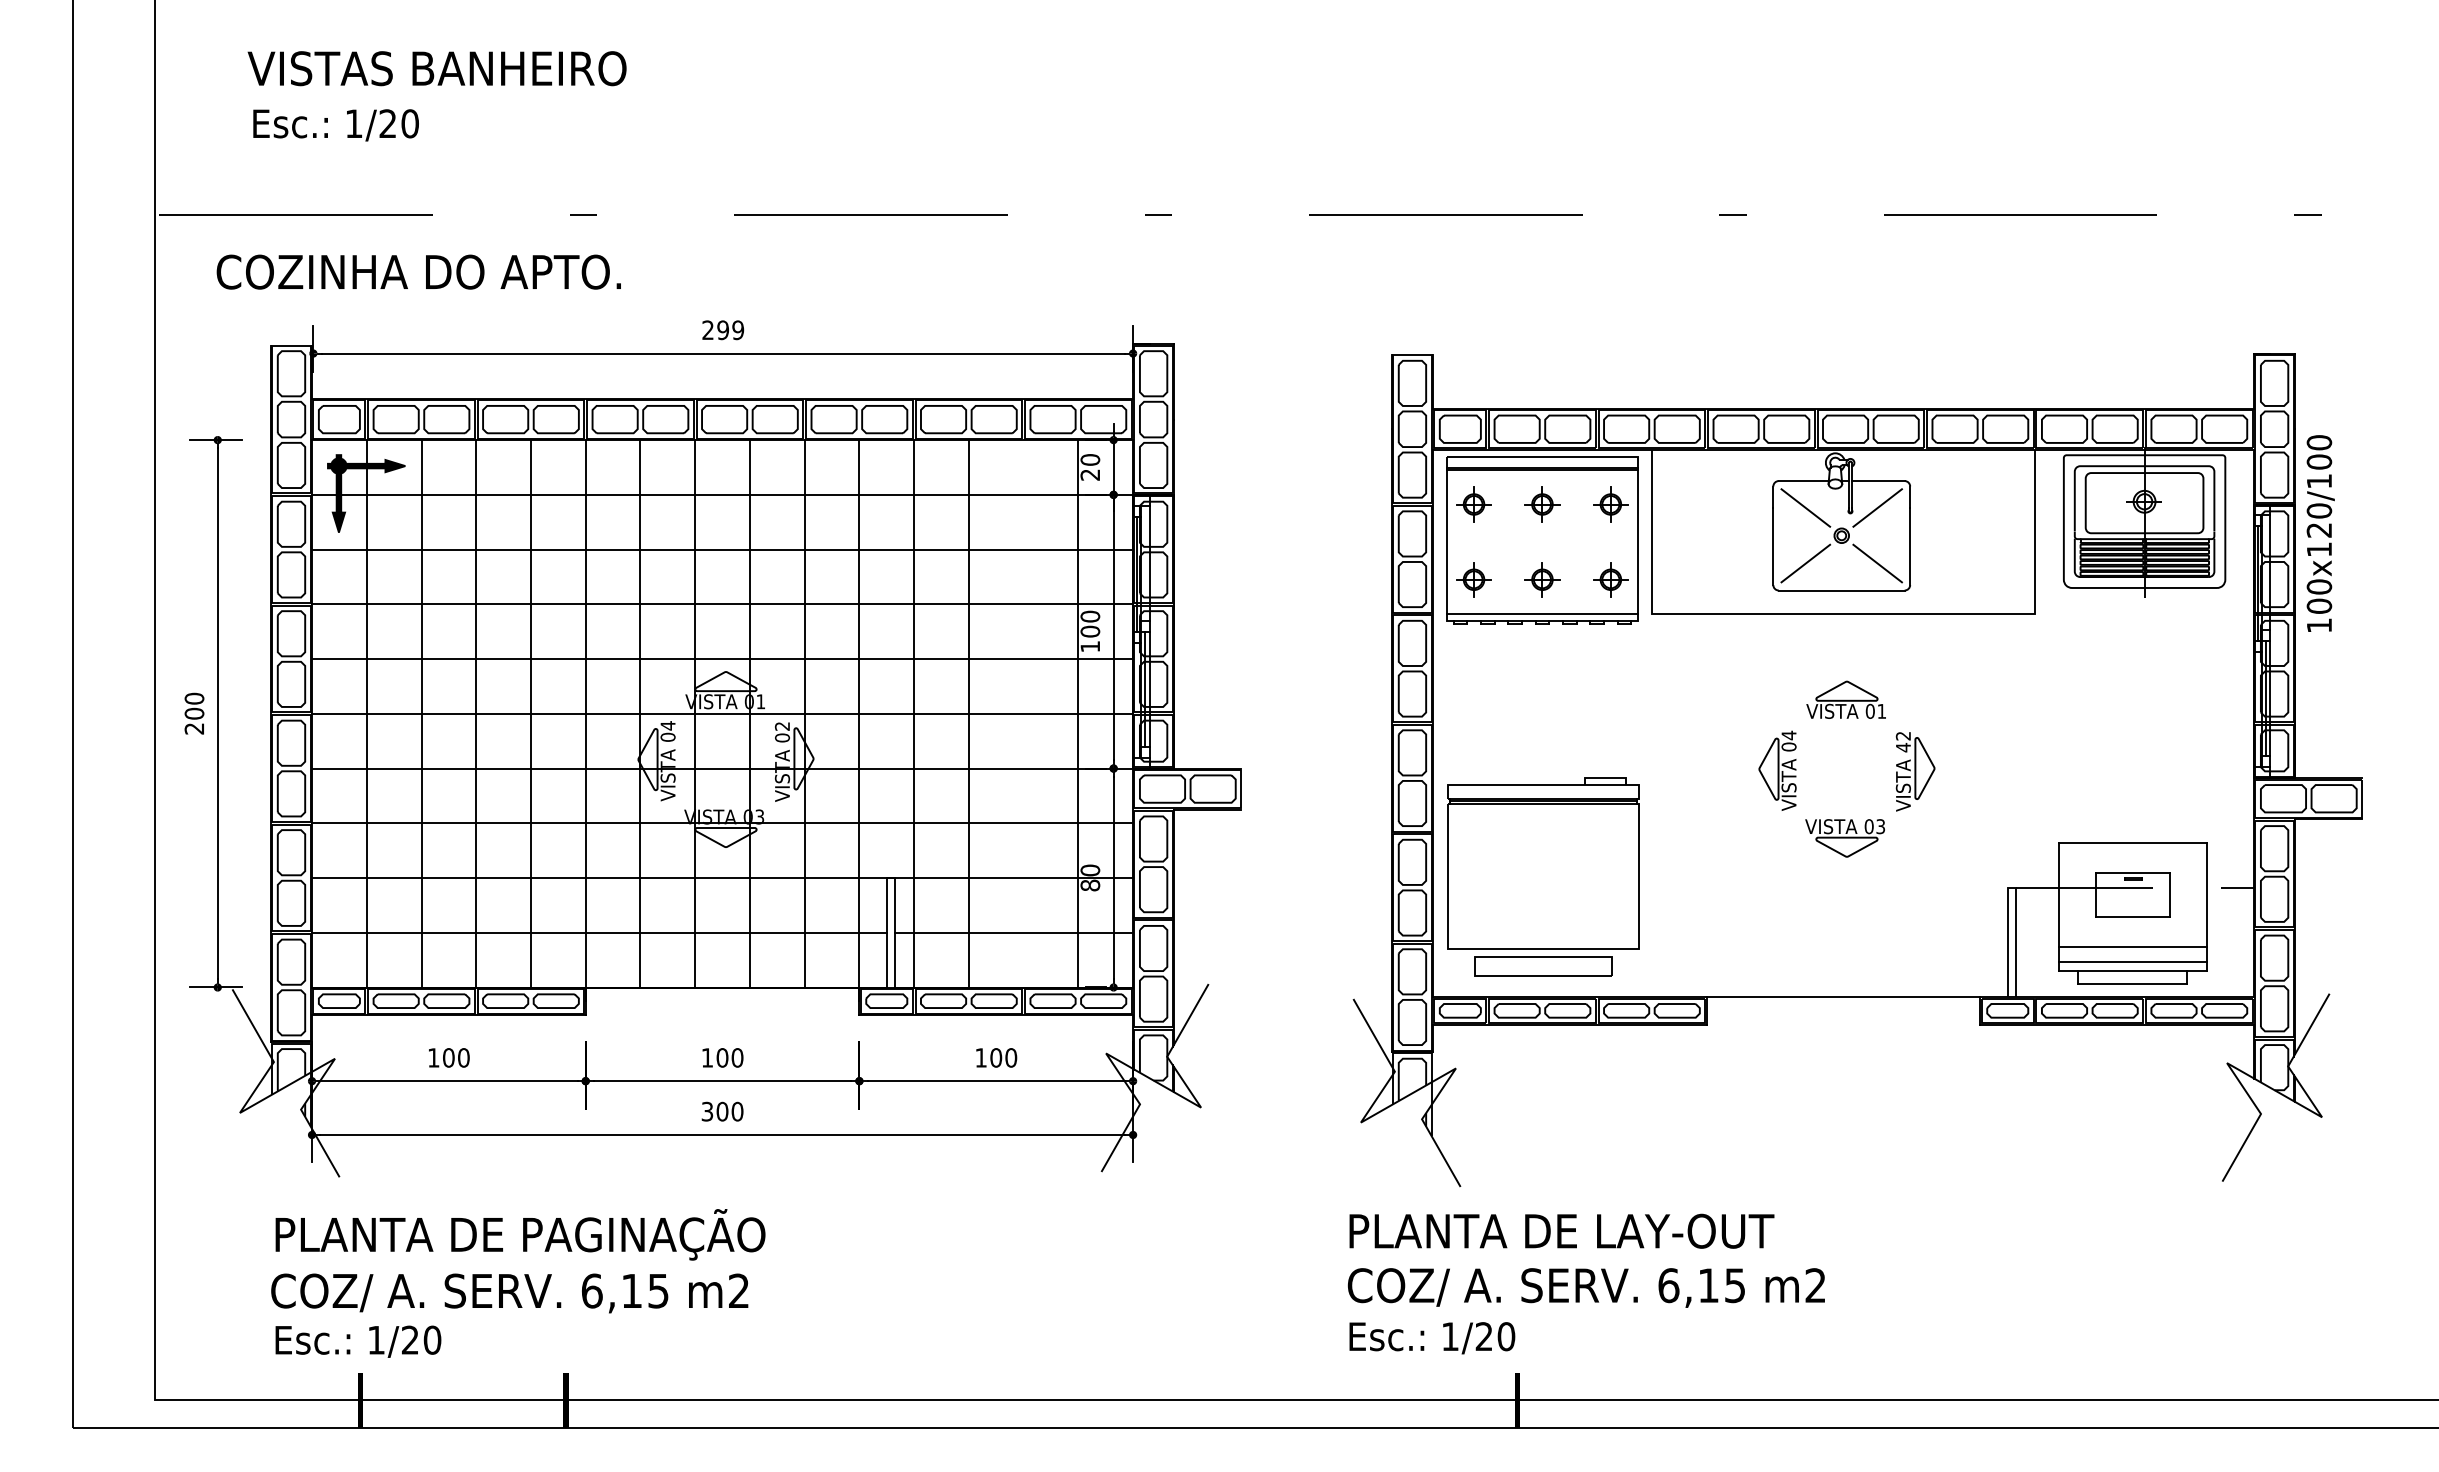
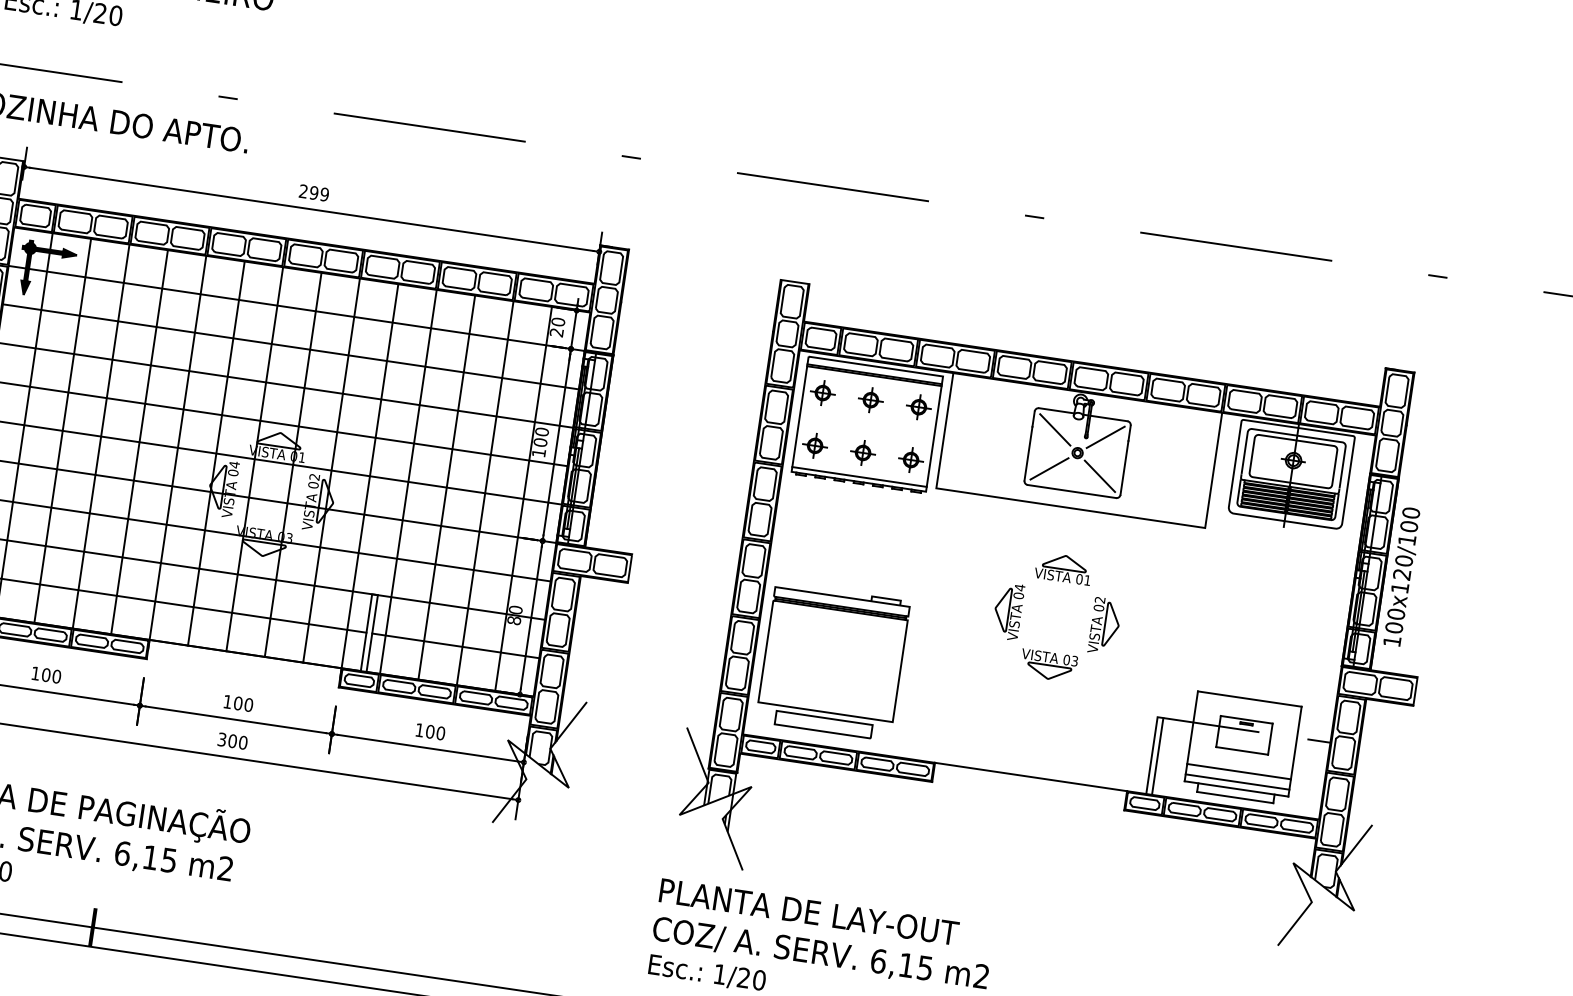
text: (2320, 533) -> (1402, 576), moved
line: (1023, 713) -> (485, 493), added
text: (1902, 747) -> (1098, 607), 42 -> 02

